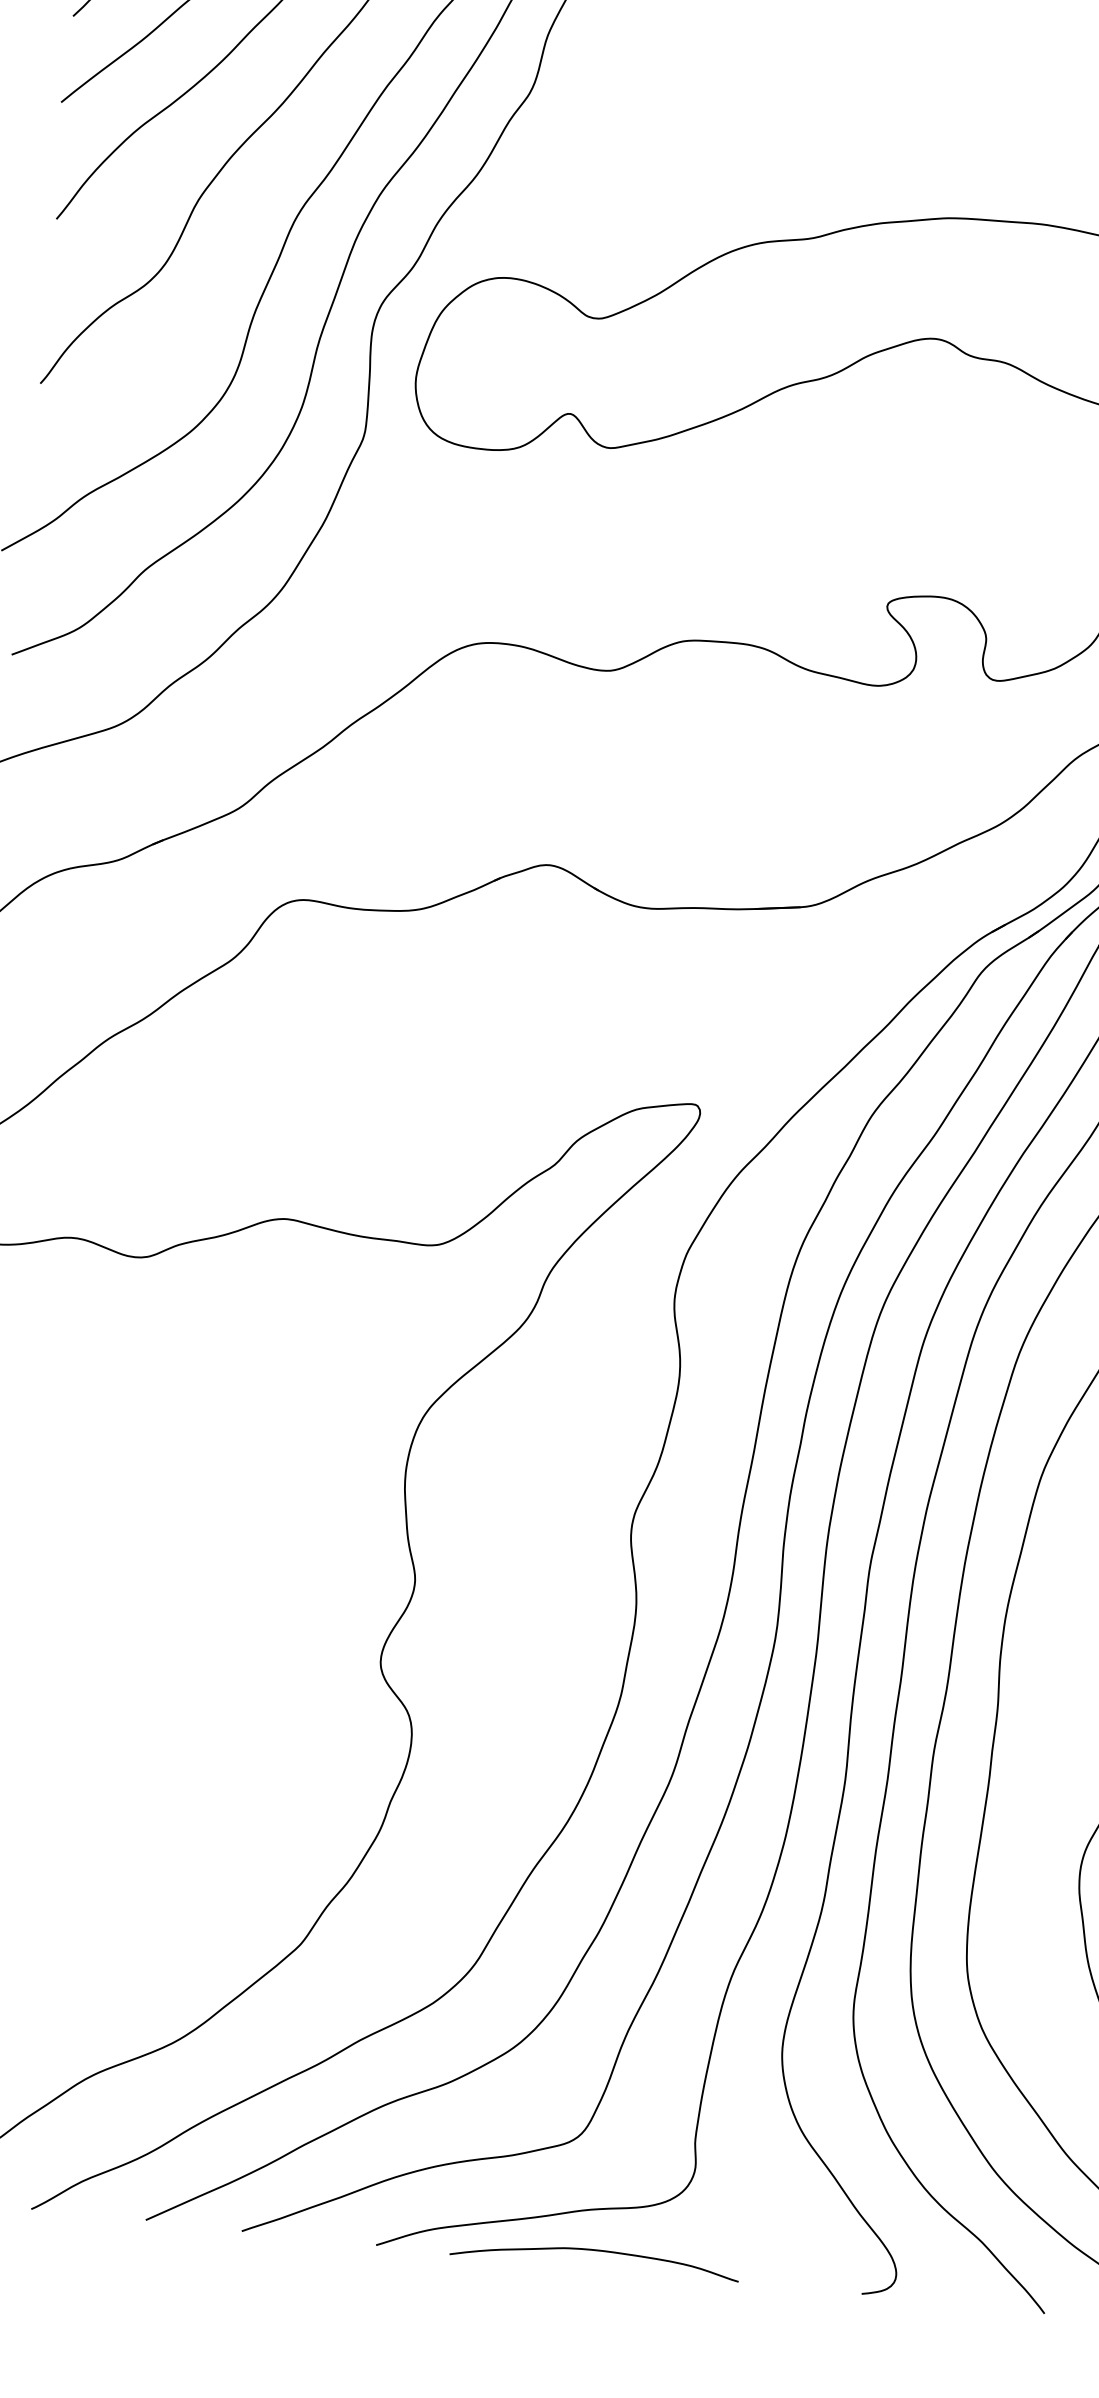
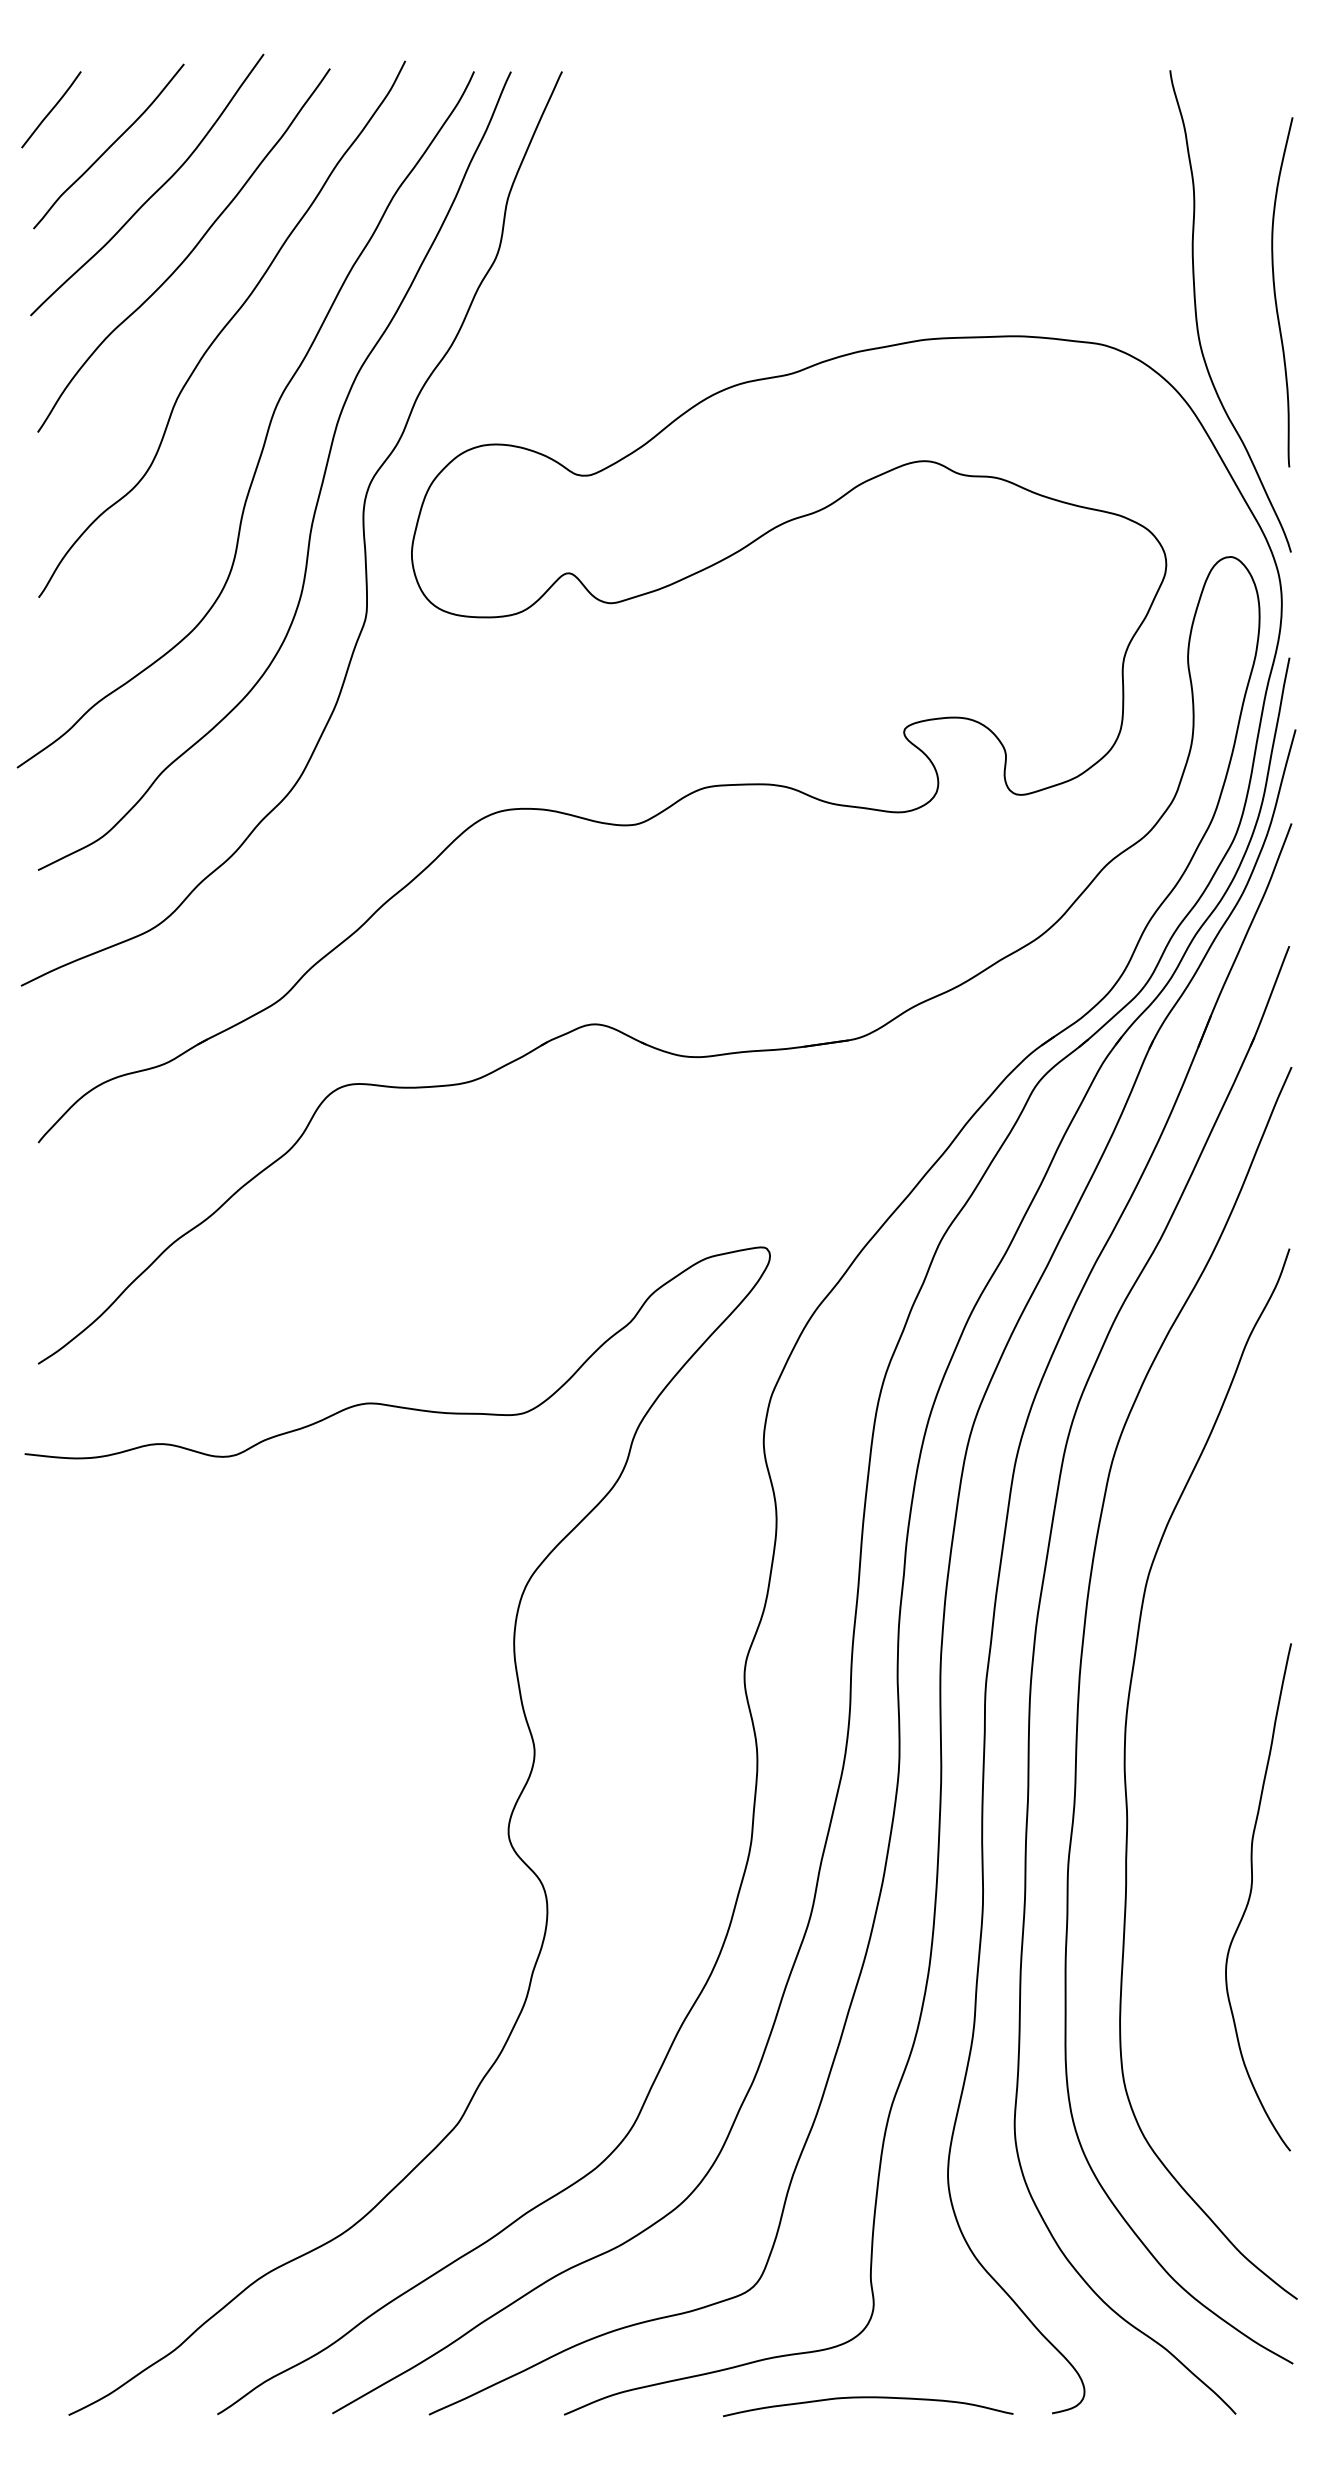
curve: (596, 2251) -> (868, 2398), moved

